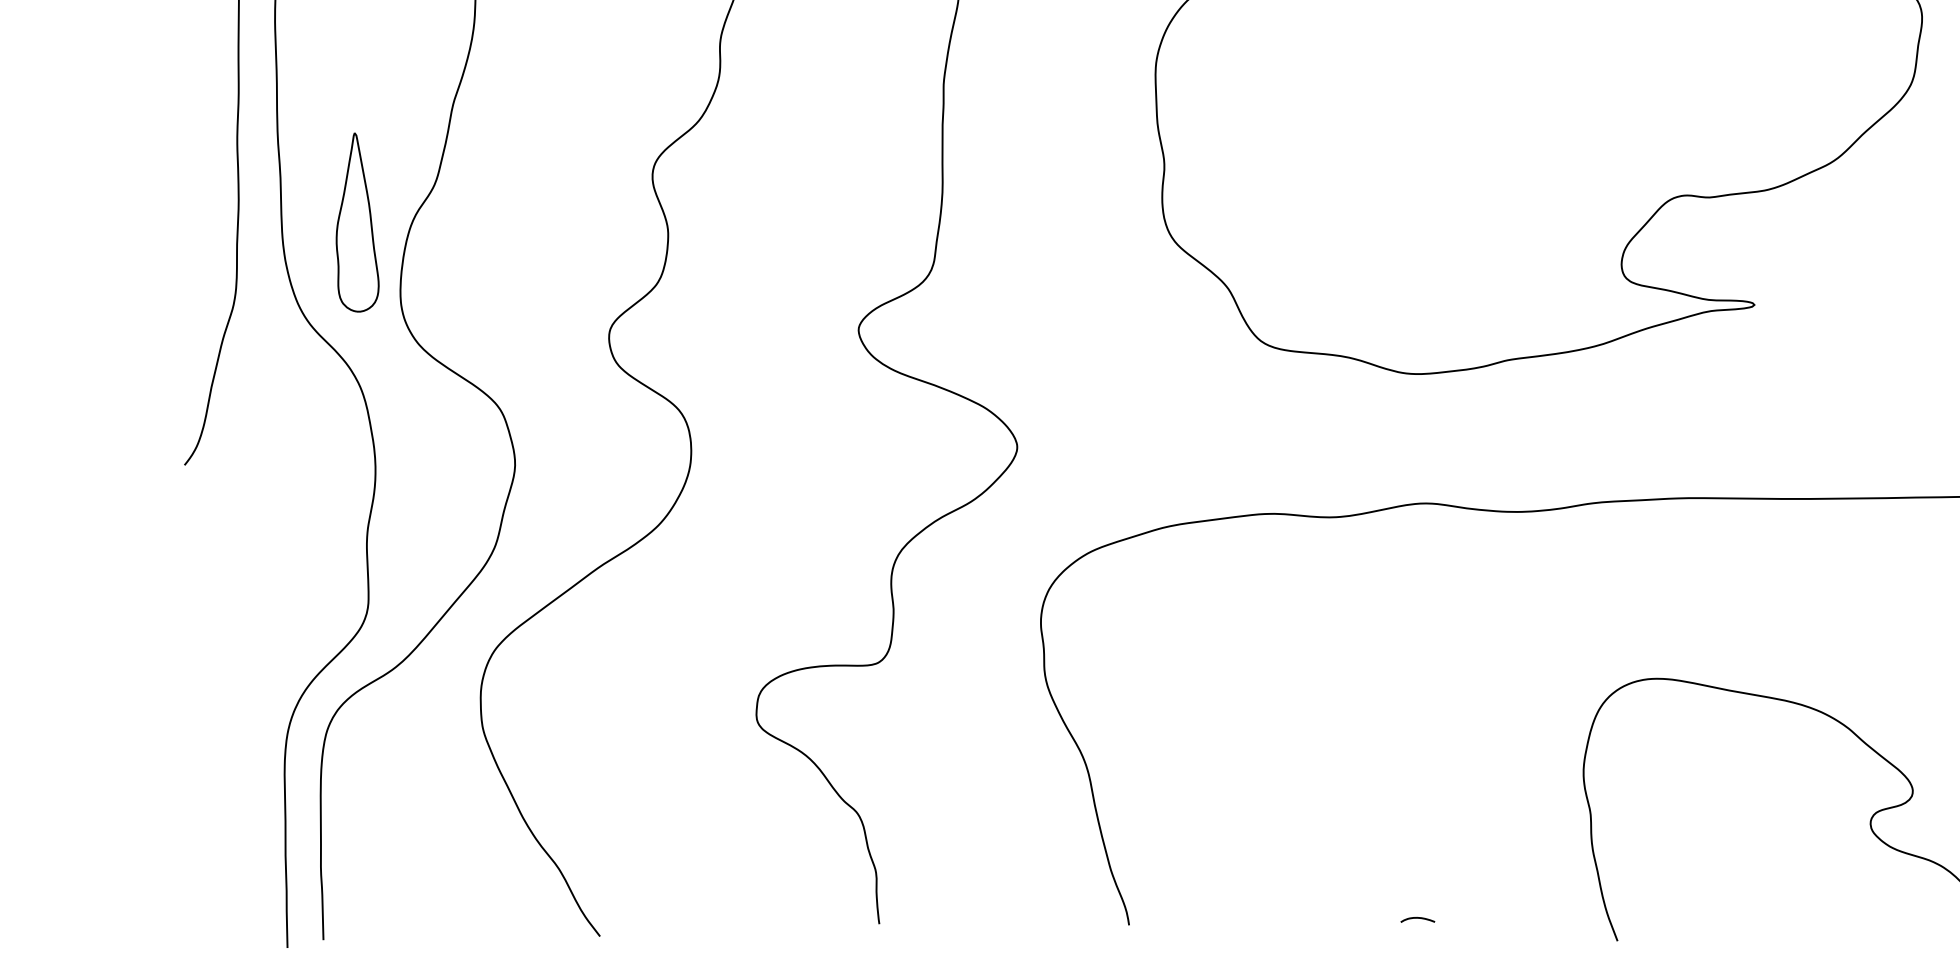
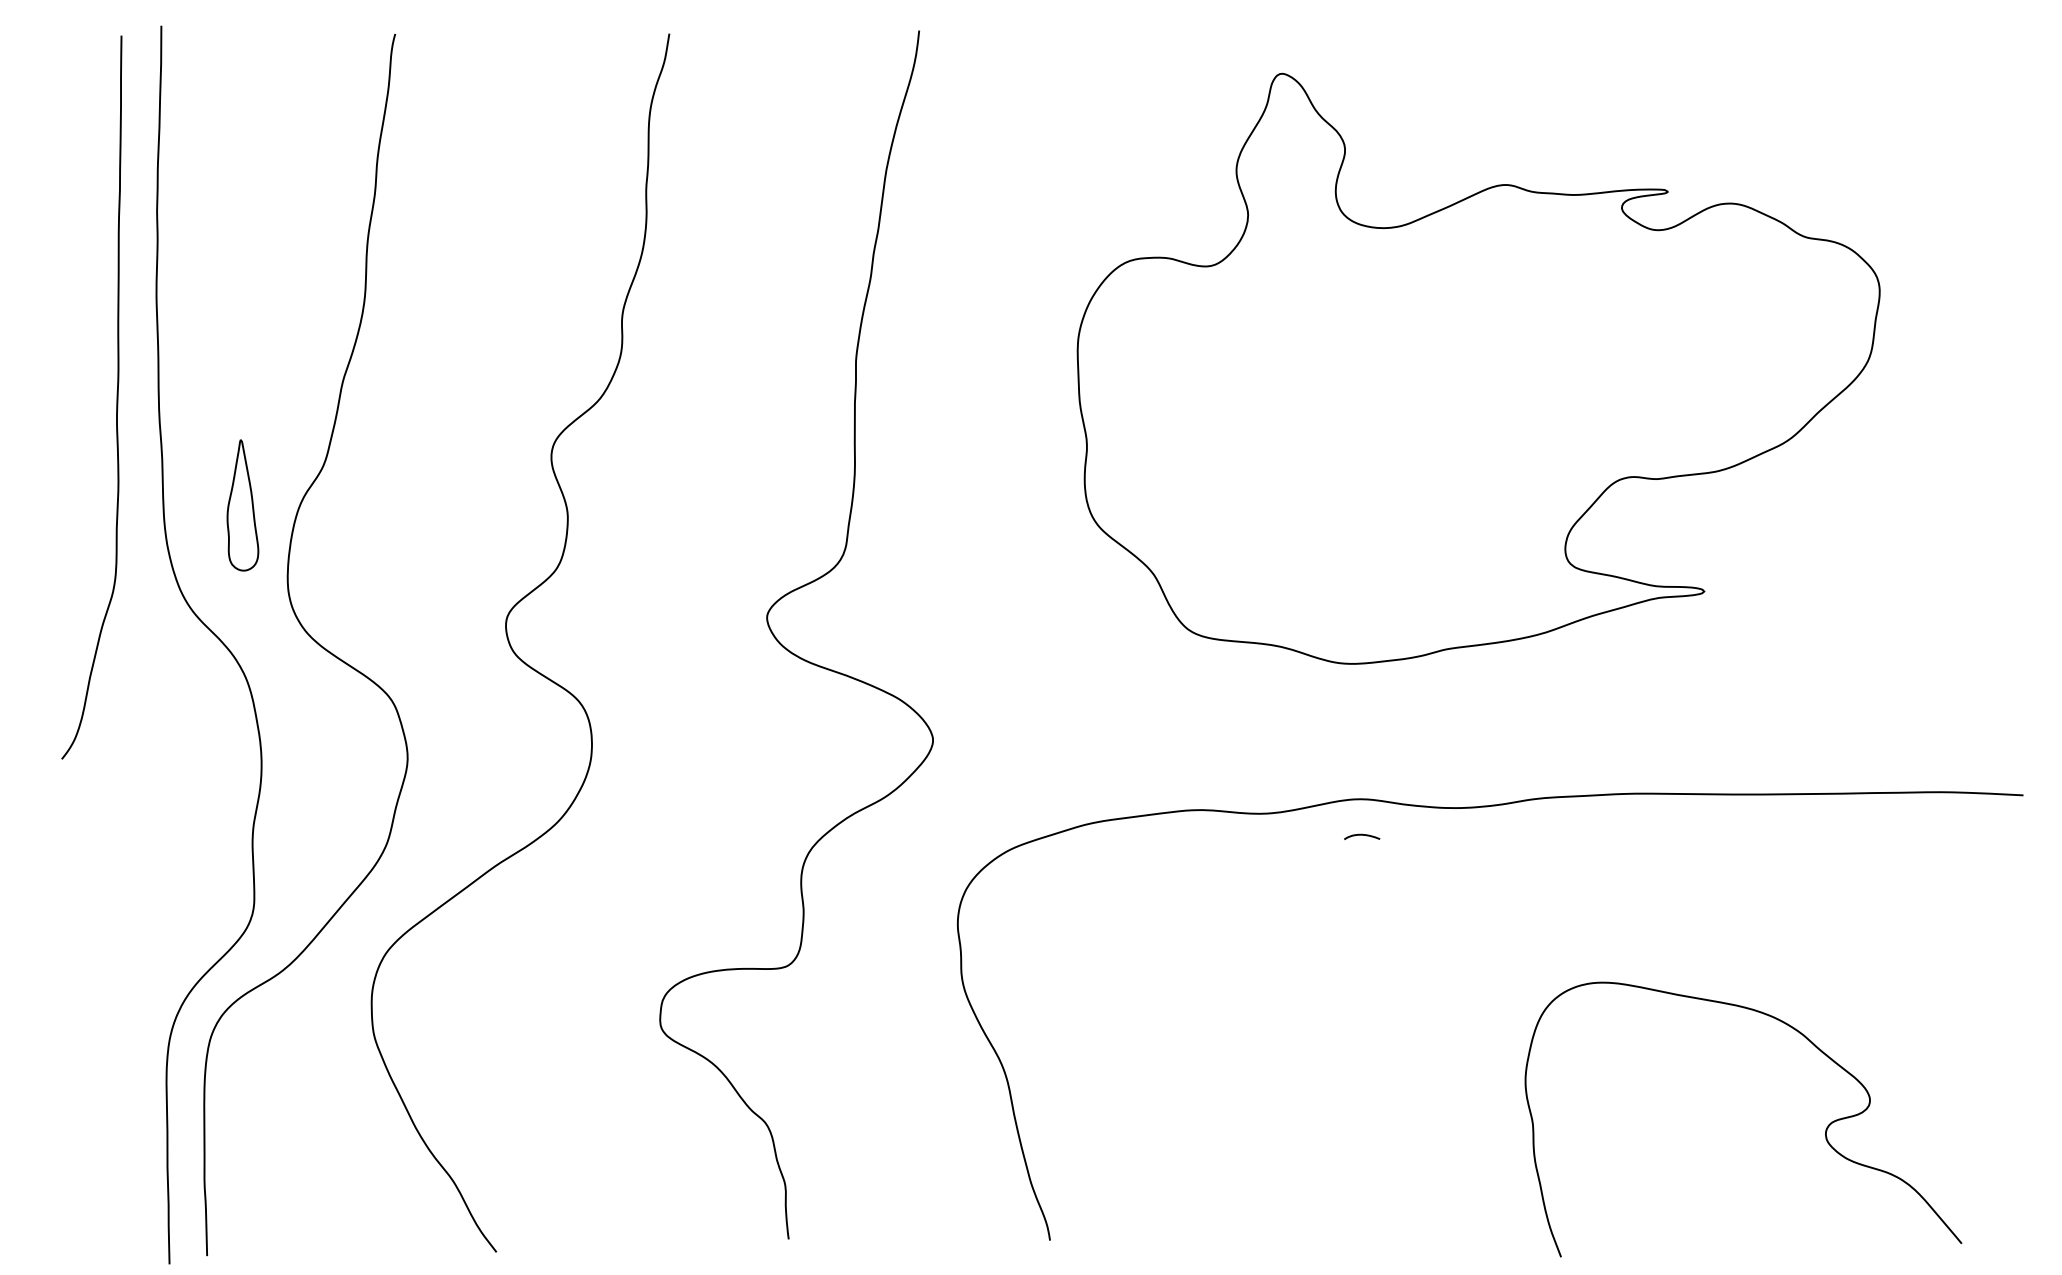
part: (357, 222) -> (242, 505), size x0.7
curve: (1418, 918) -> (1362, 835), moved

